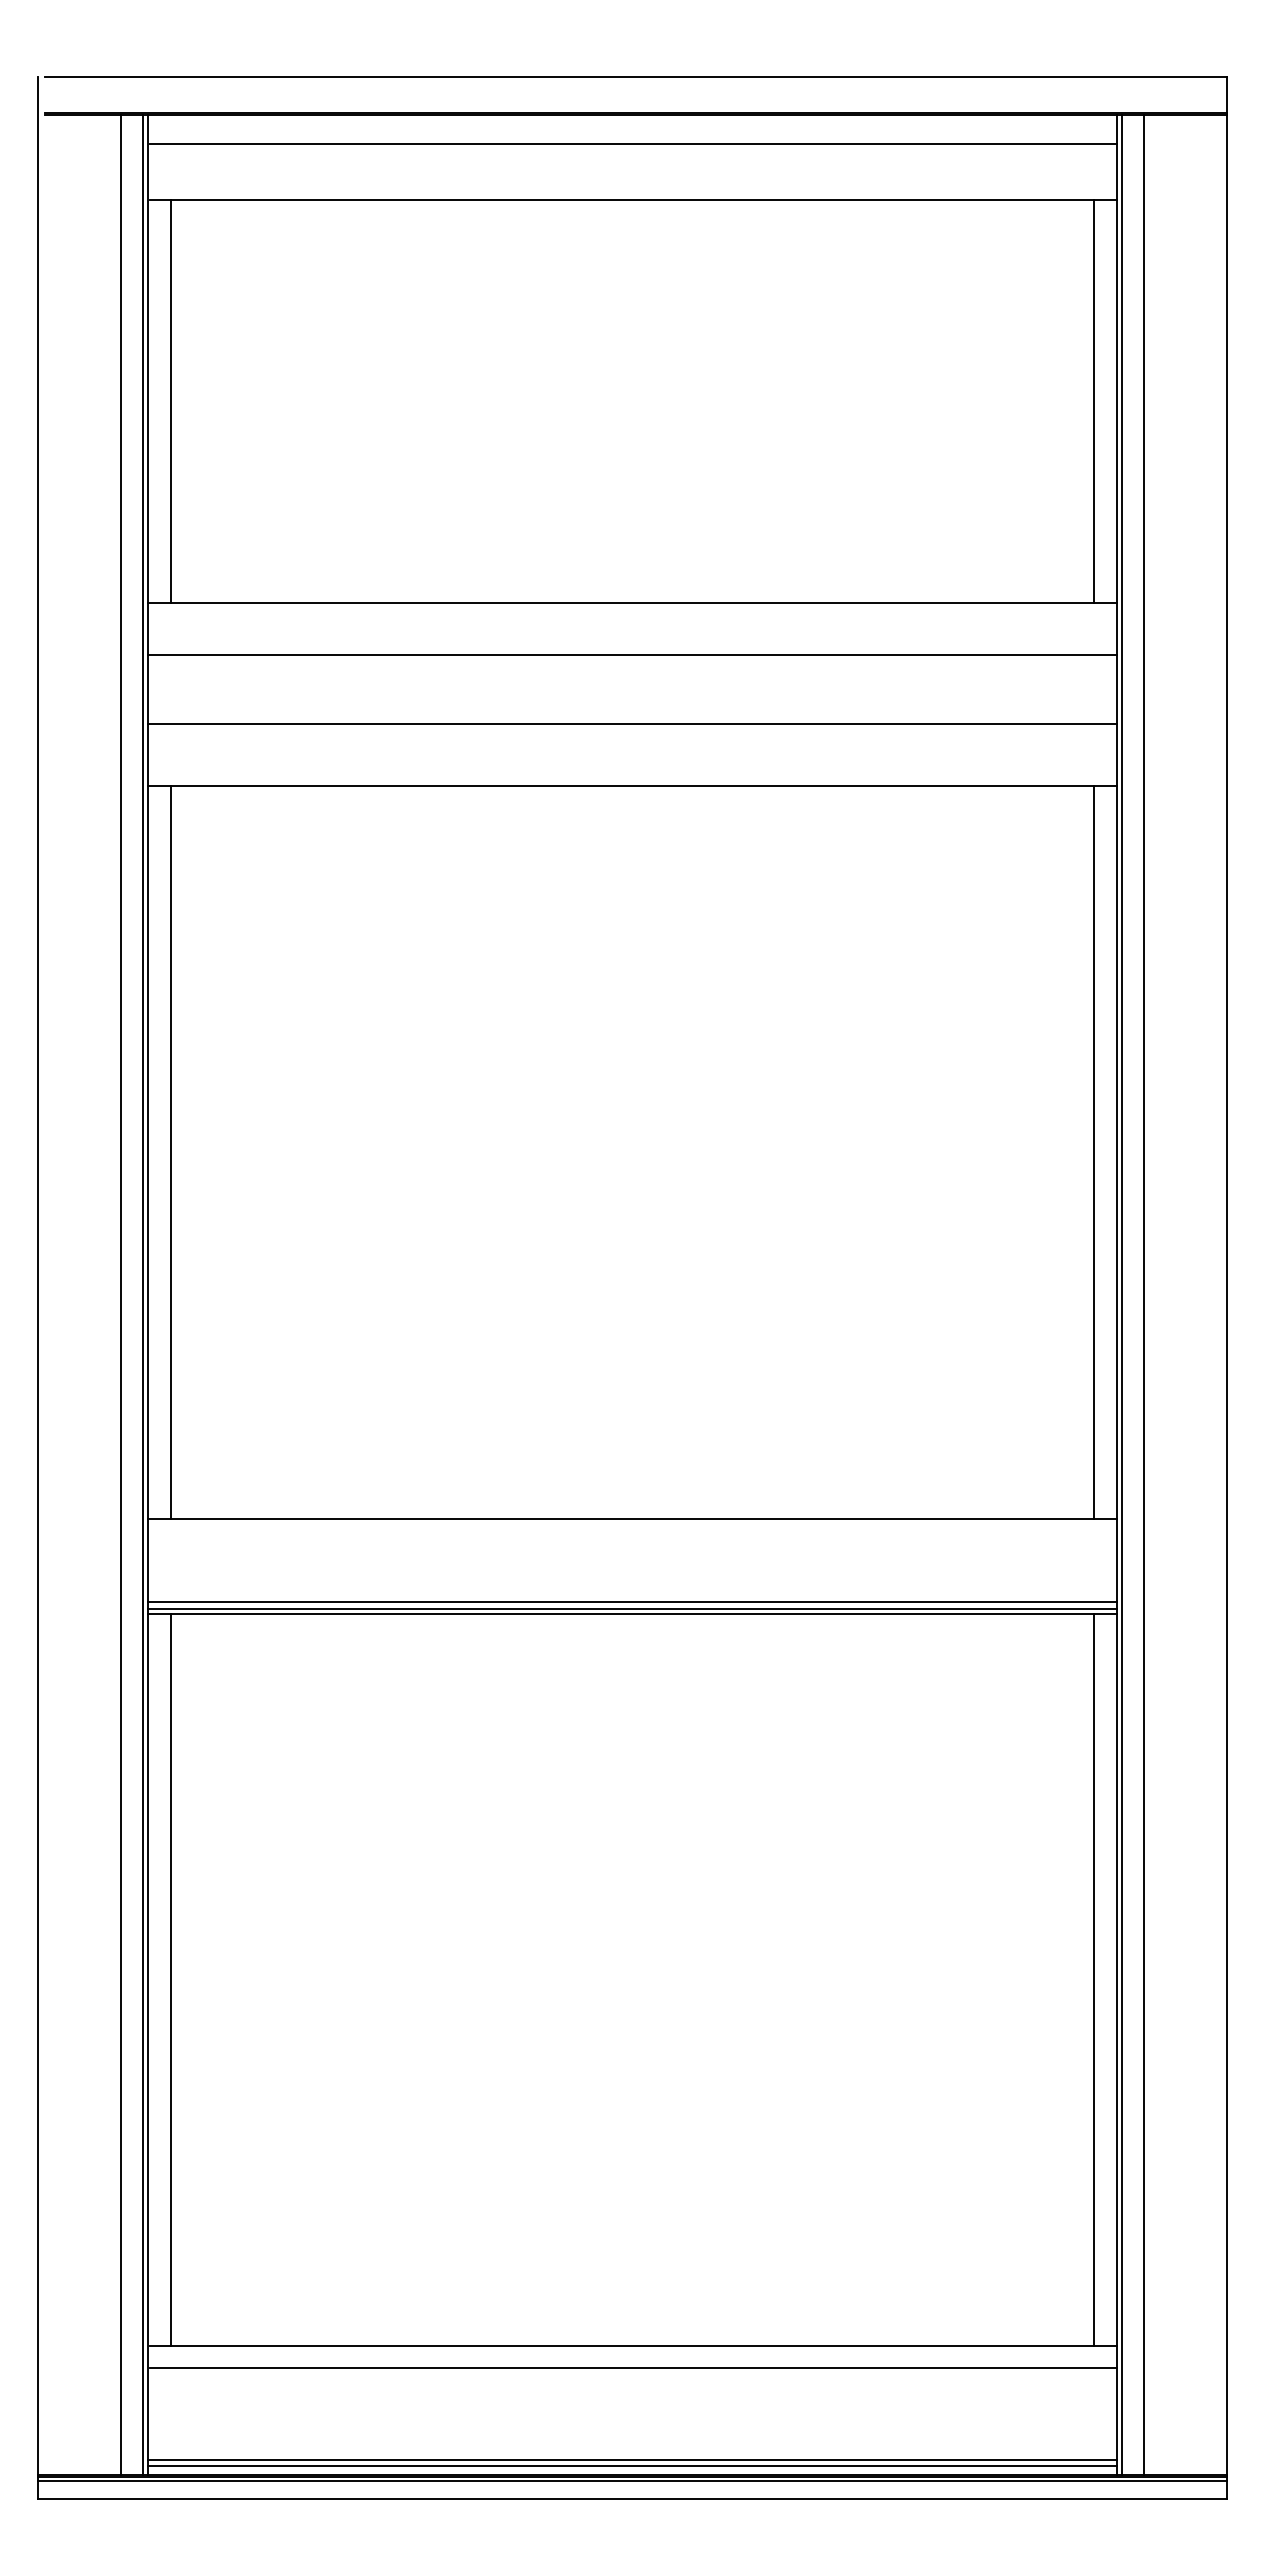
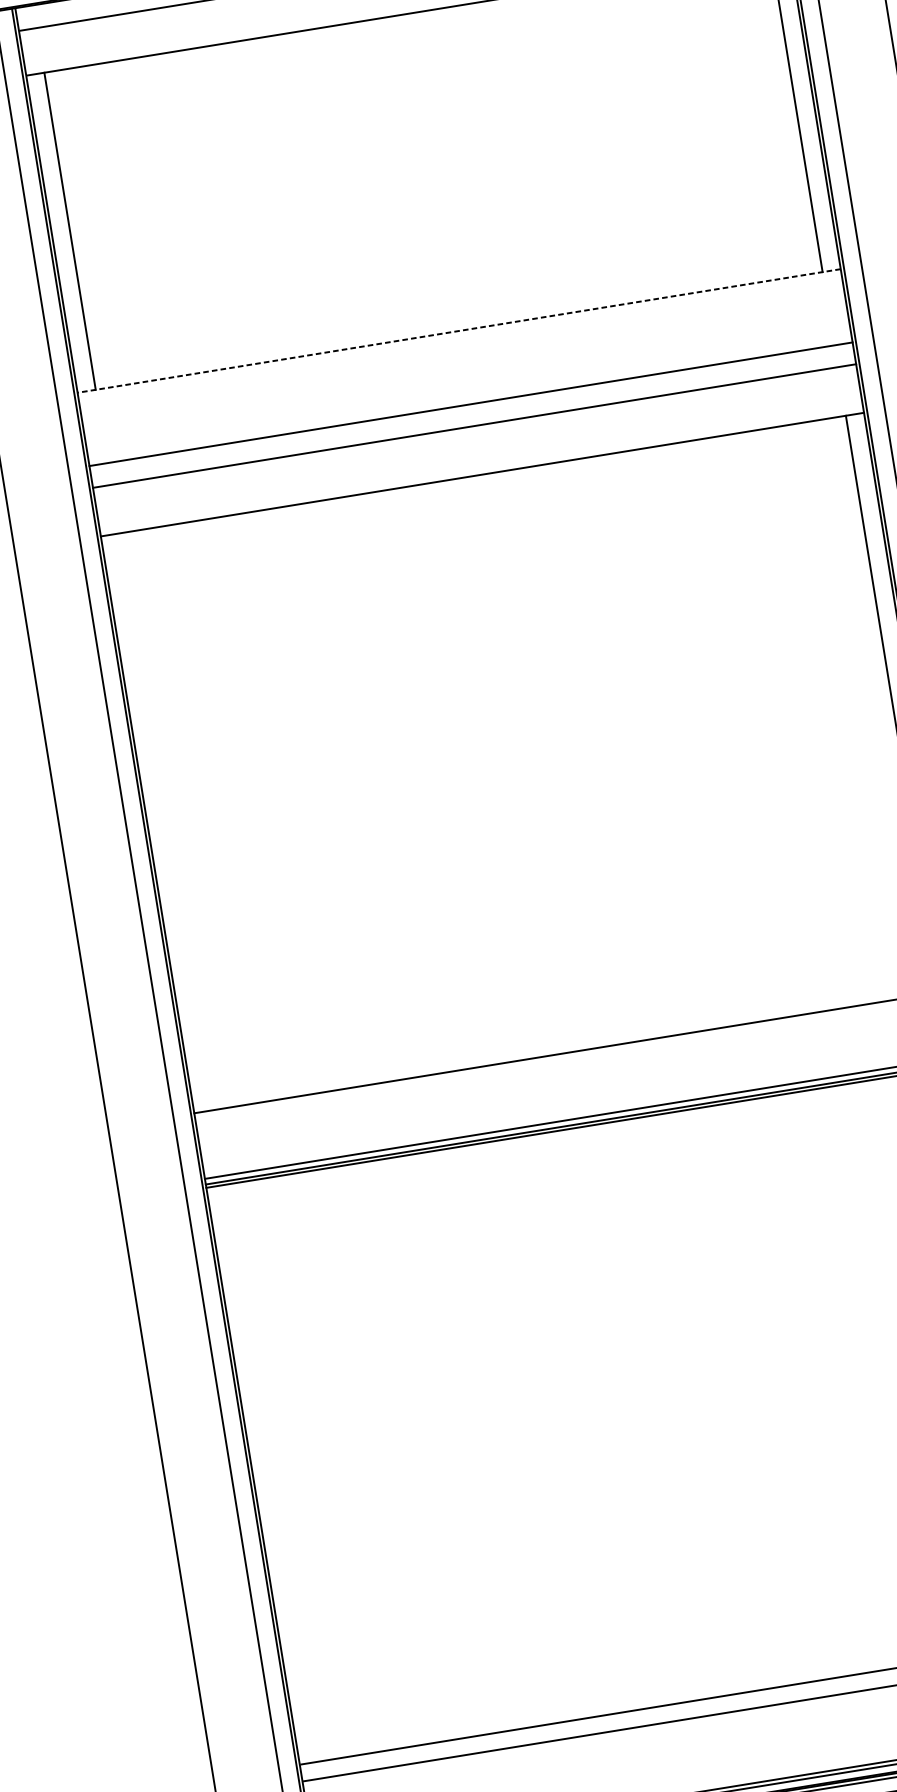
line: (632, 603) -> (459, 331), solid -> dashed
line: (632, 655) -> (471, 404), moved
line: (170, 1151) -> (165, 821), removed
line: (170, 1979) -> (271, 1472), removed

